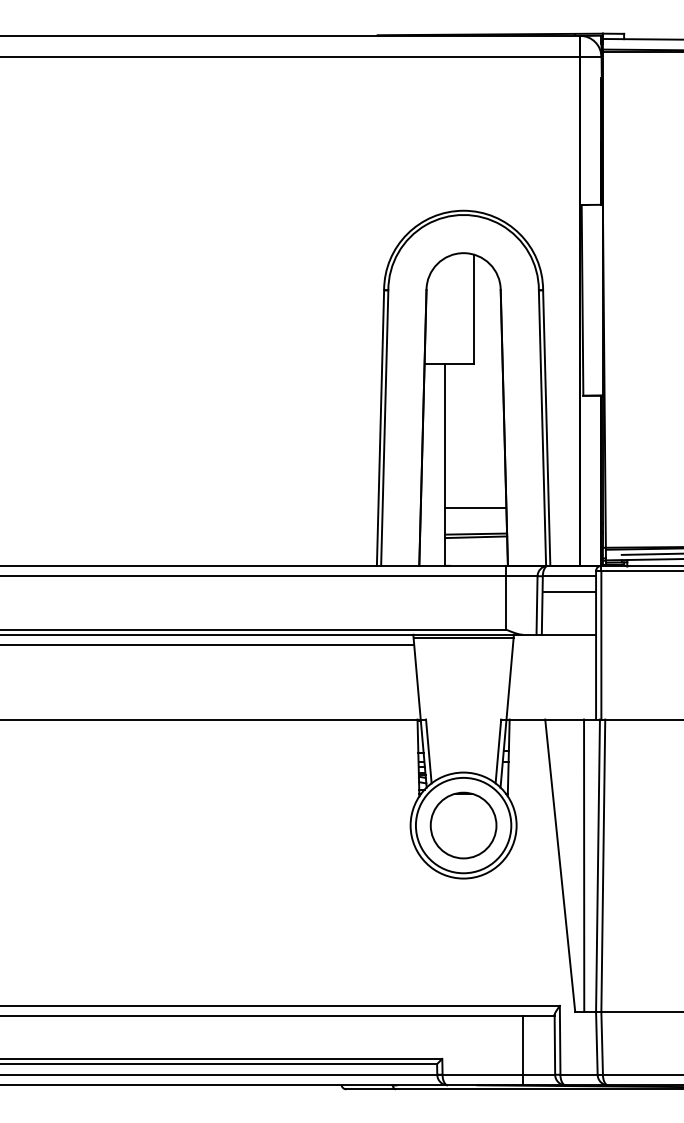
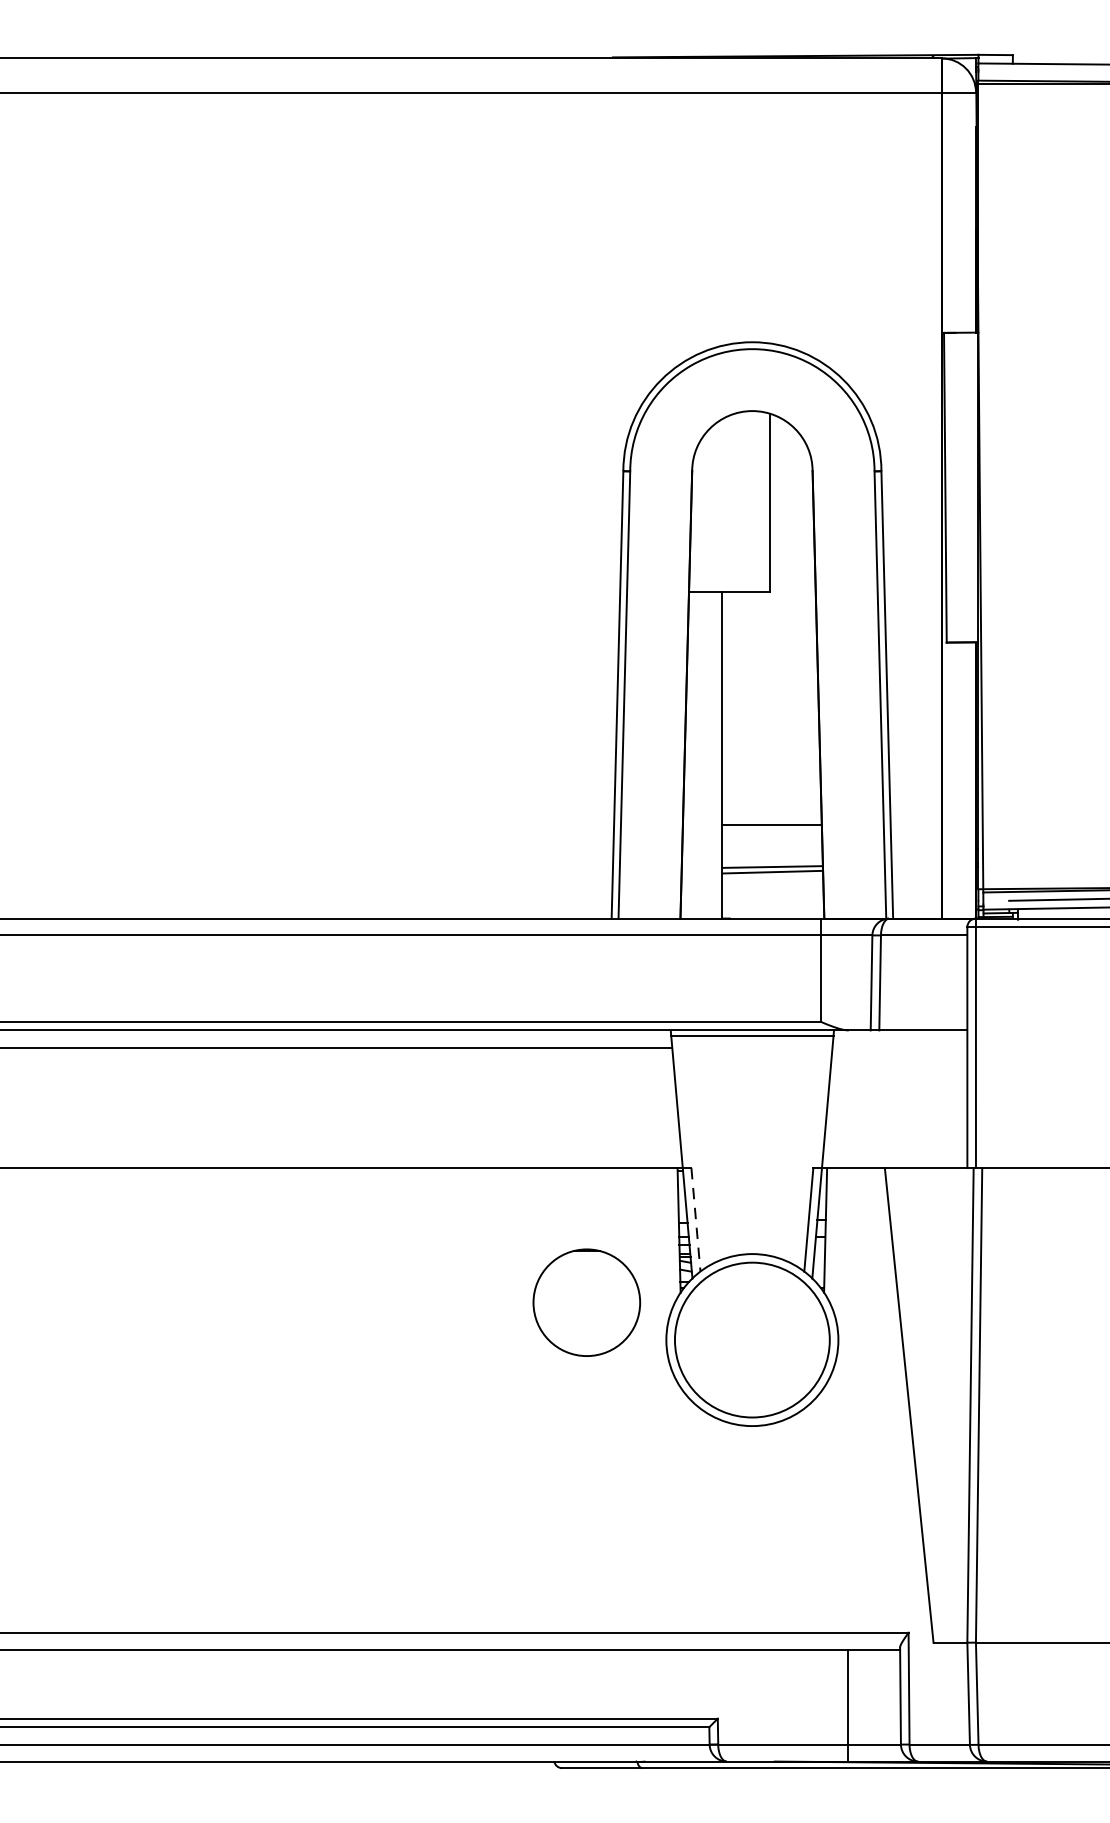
line: (569, 592) -> (924, 961), removed
line: (428, 751) -> (695, 1219), solid -> dashed
part: (463, 825) -> (586, 1302), moved
line: (584, 865) -> (948, 1404), removed

